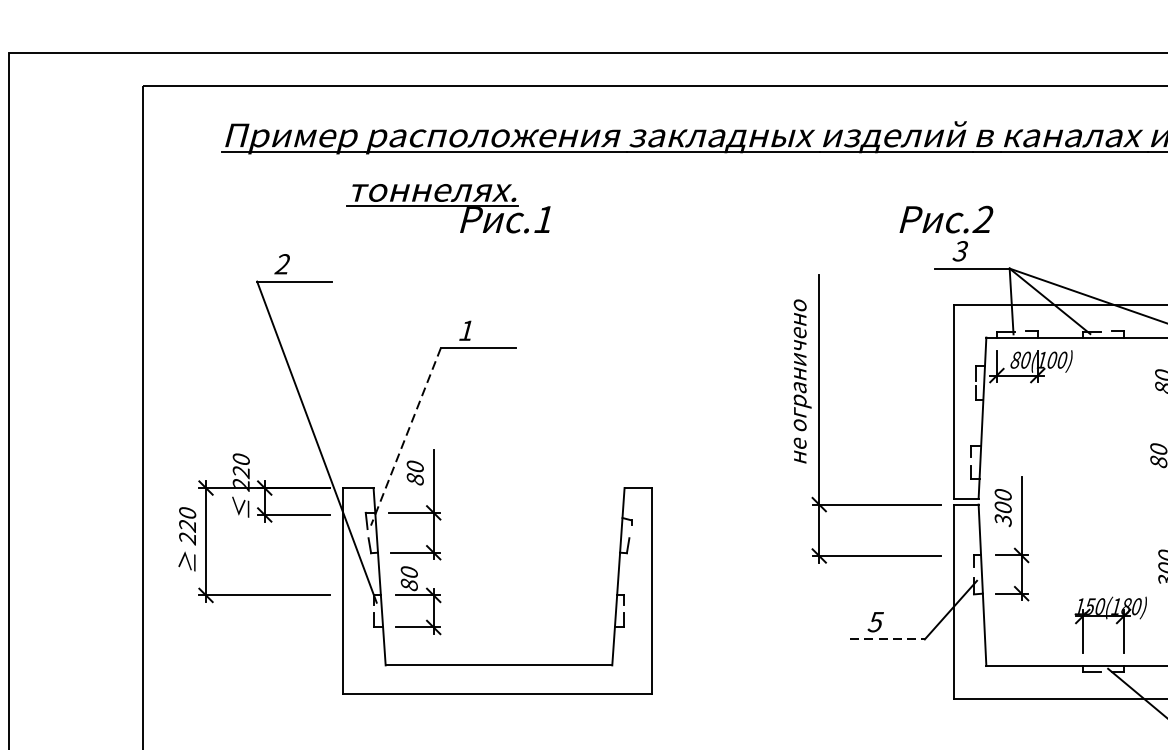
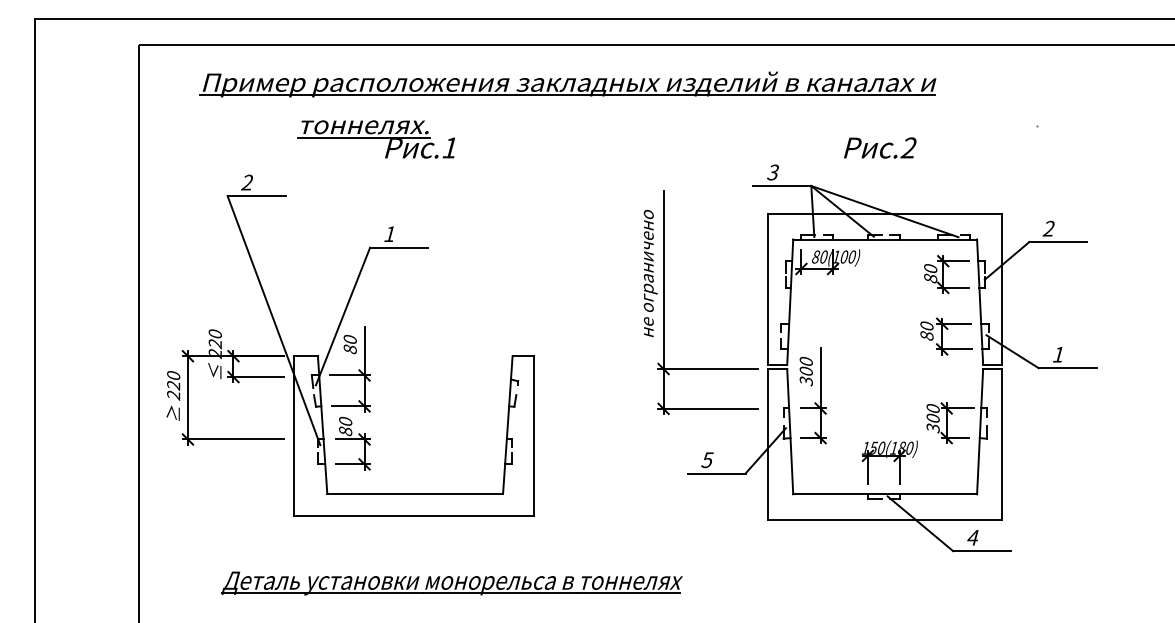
text: (946, 218) -> (880, 147), moved
line: (406, 436) -> (343, 316), dashed -> solid
line: (887, 639) -> (716, 473), dashed -> solid

